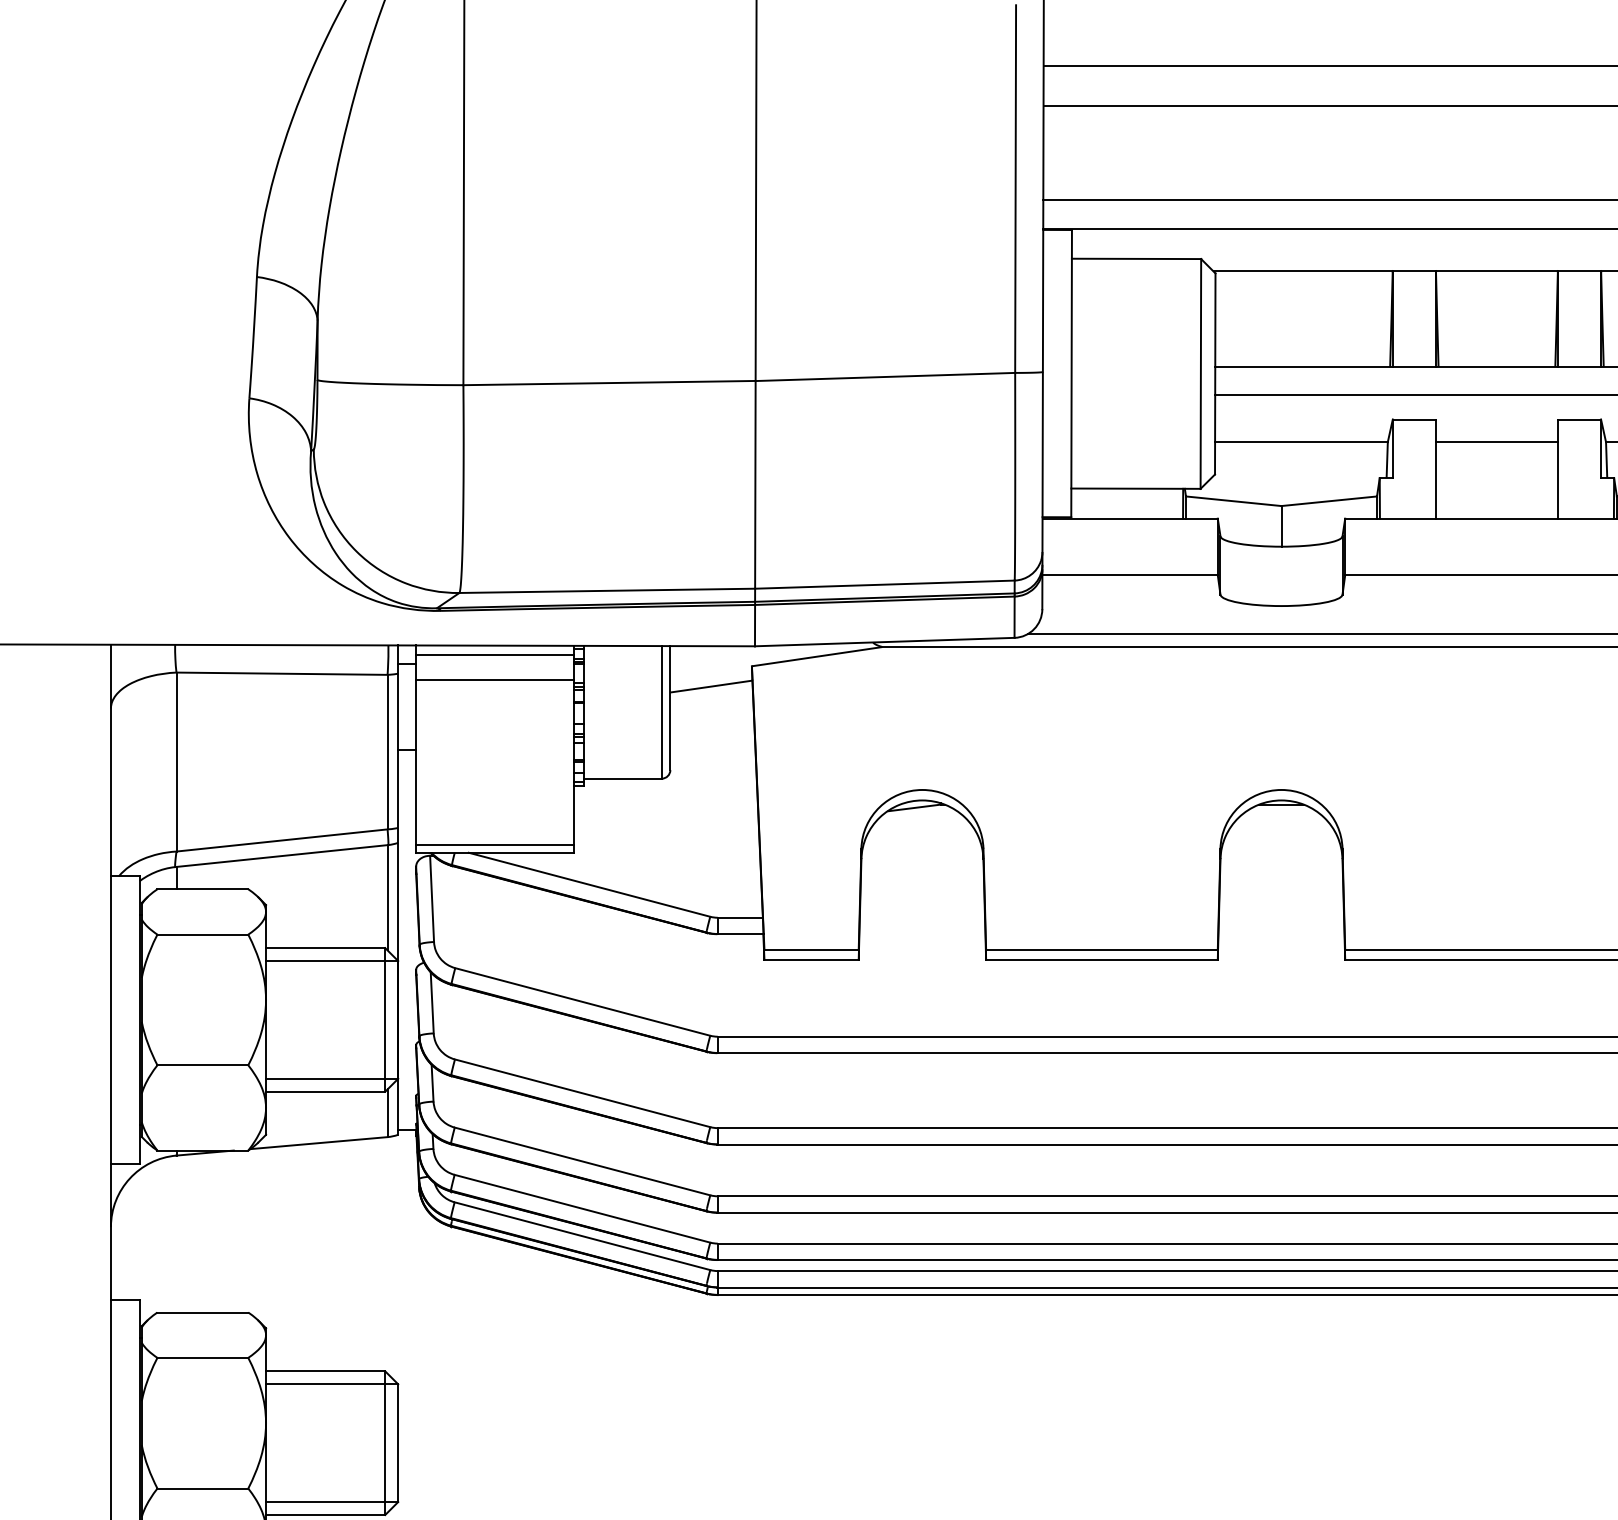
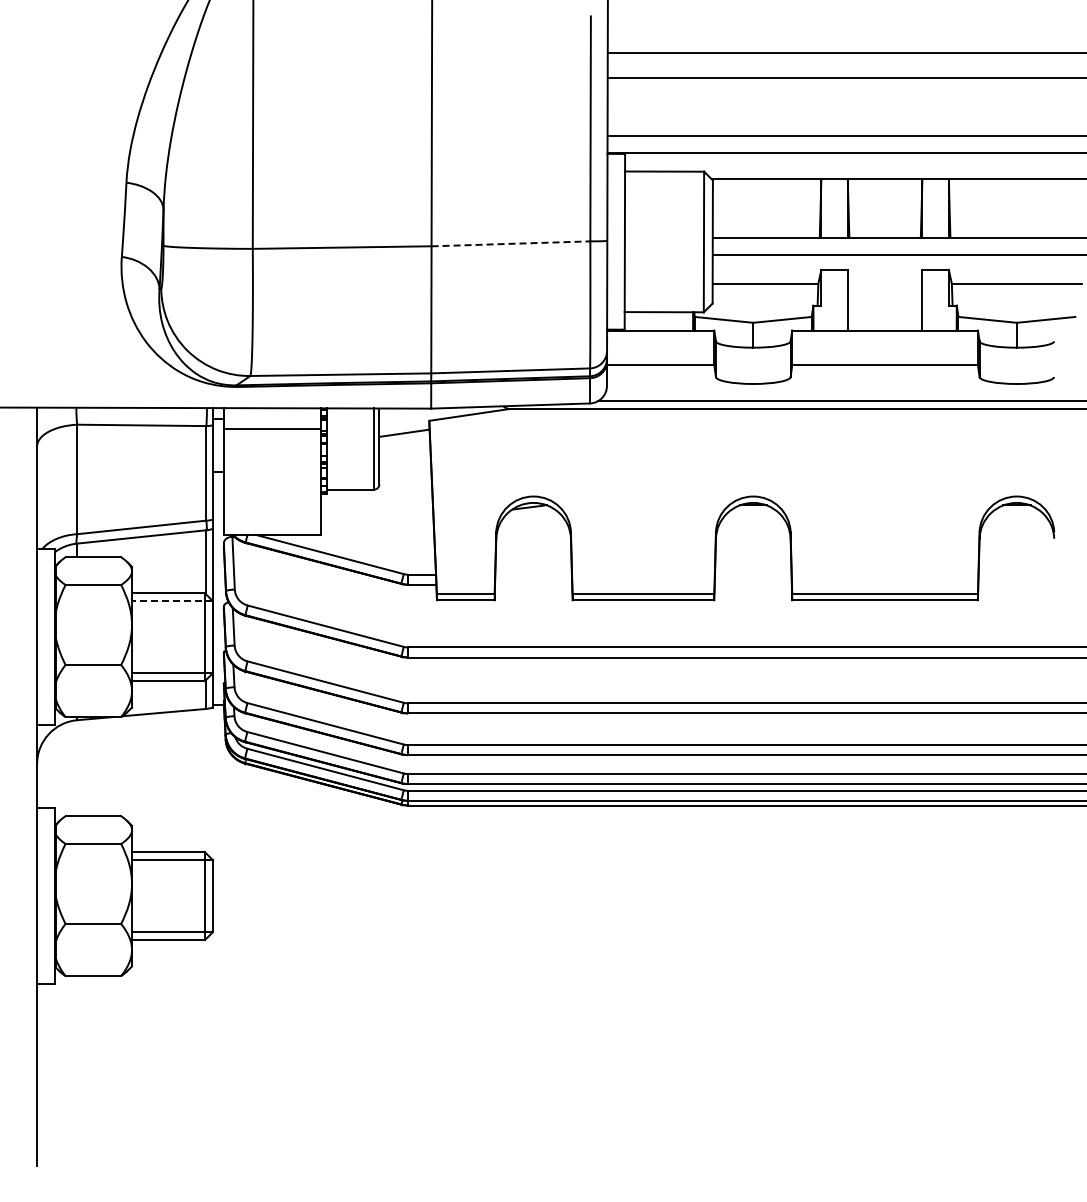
line: (886, 376) -> (511, 243), solid -> dashed
line: (1495, 441) -> (884, 283), removed
line: (493, 654) -> (271, 413), removed
line: (493, 845) -> (271, 530), removed
line: (330, 961) -> (171, 601), solid -> dashed

